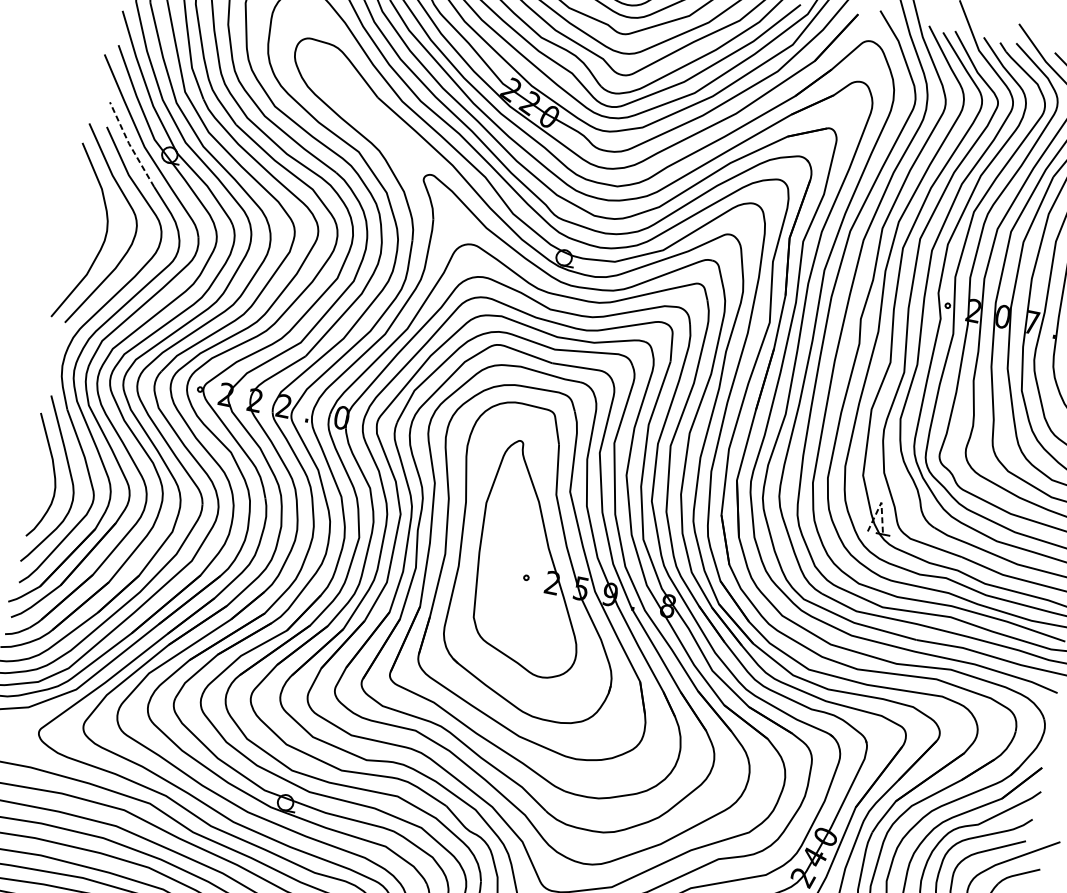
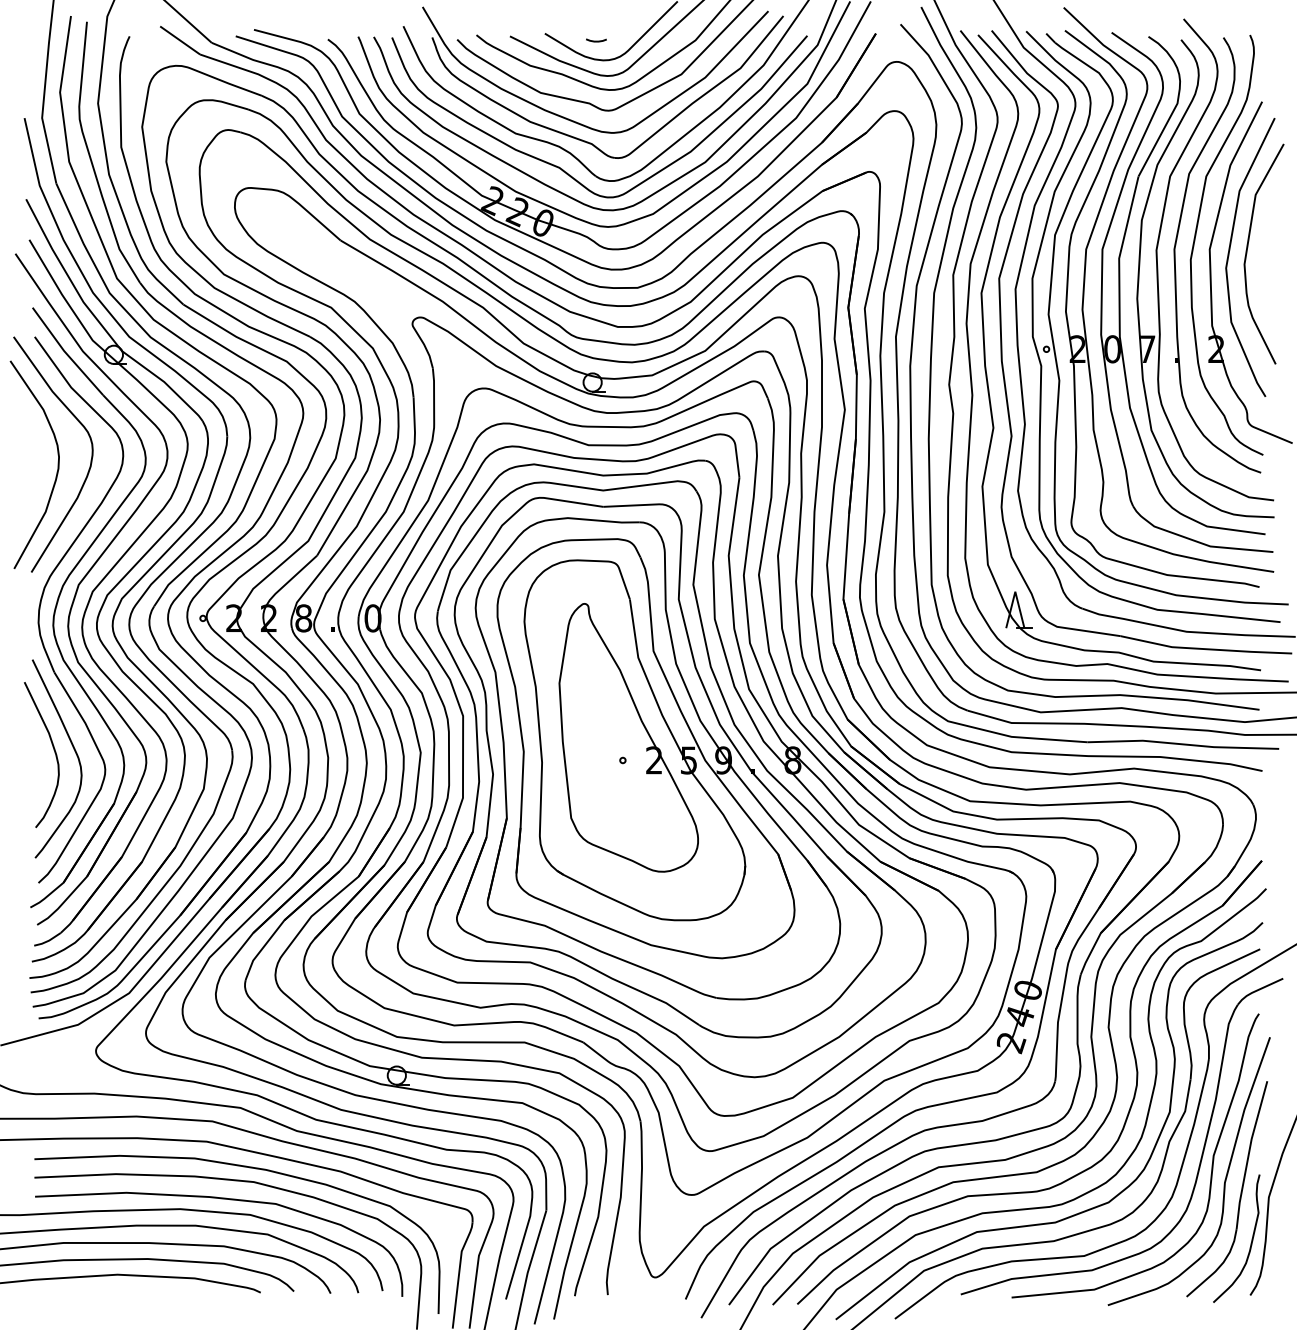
line: (129, 145) -> (65, 352), dashed -> solid
text: (283, 406) -> (303, 618), 2 -> 8
line: (881, 502) -> (1015, 591), dashed -> solid

